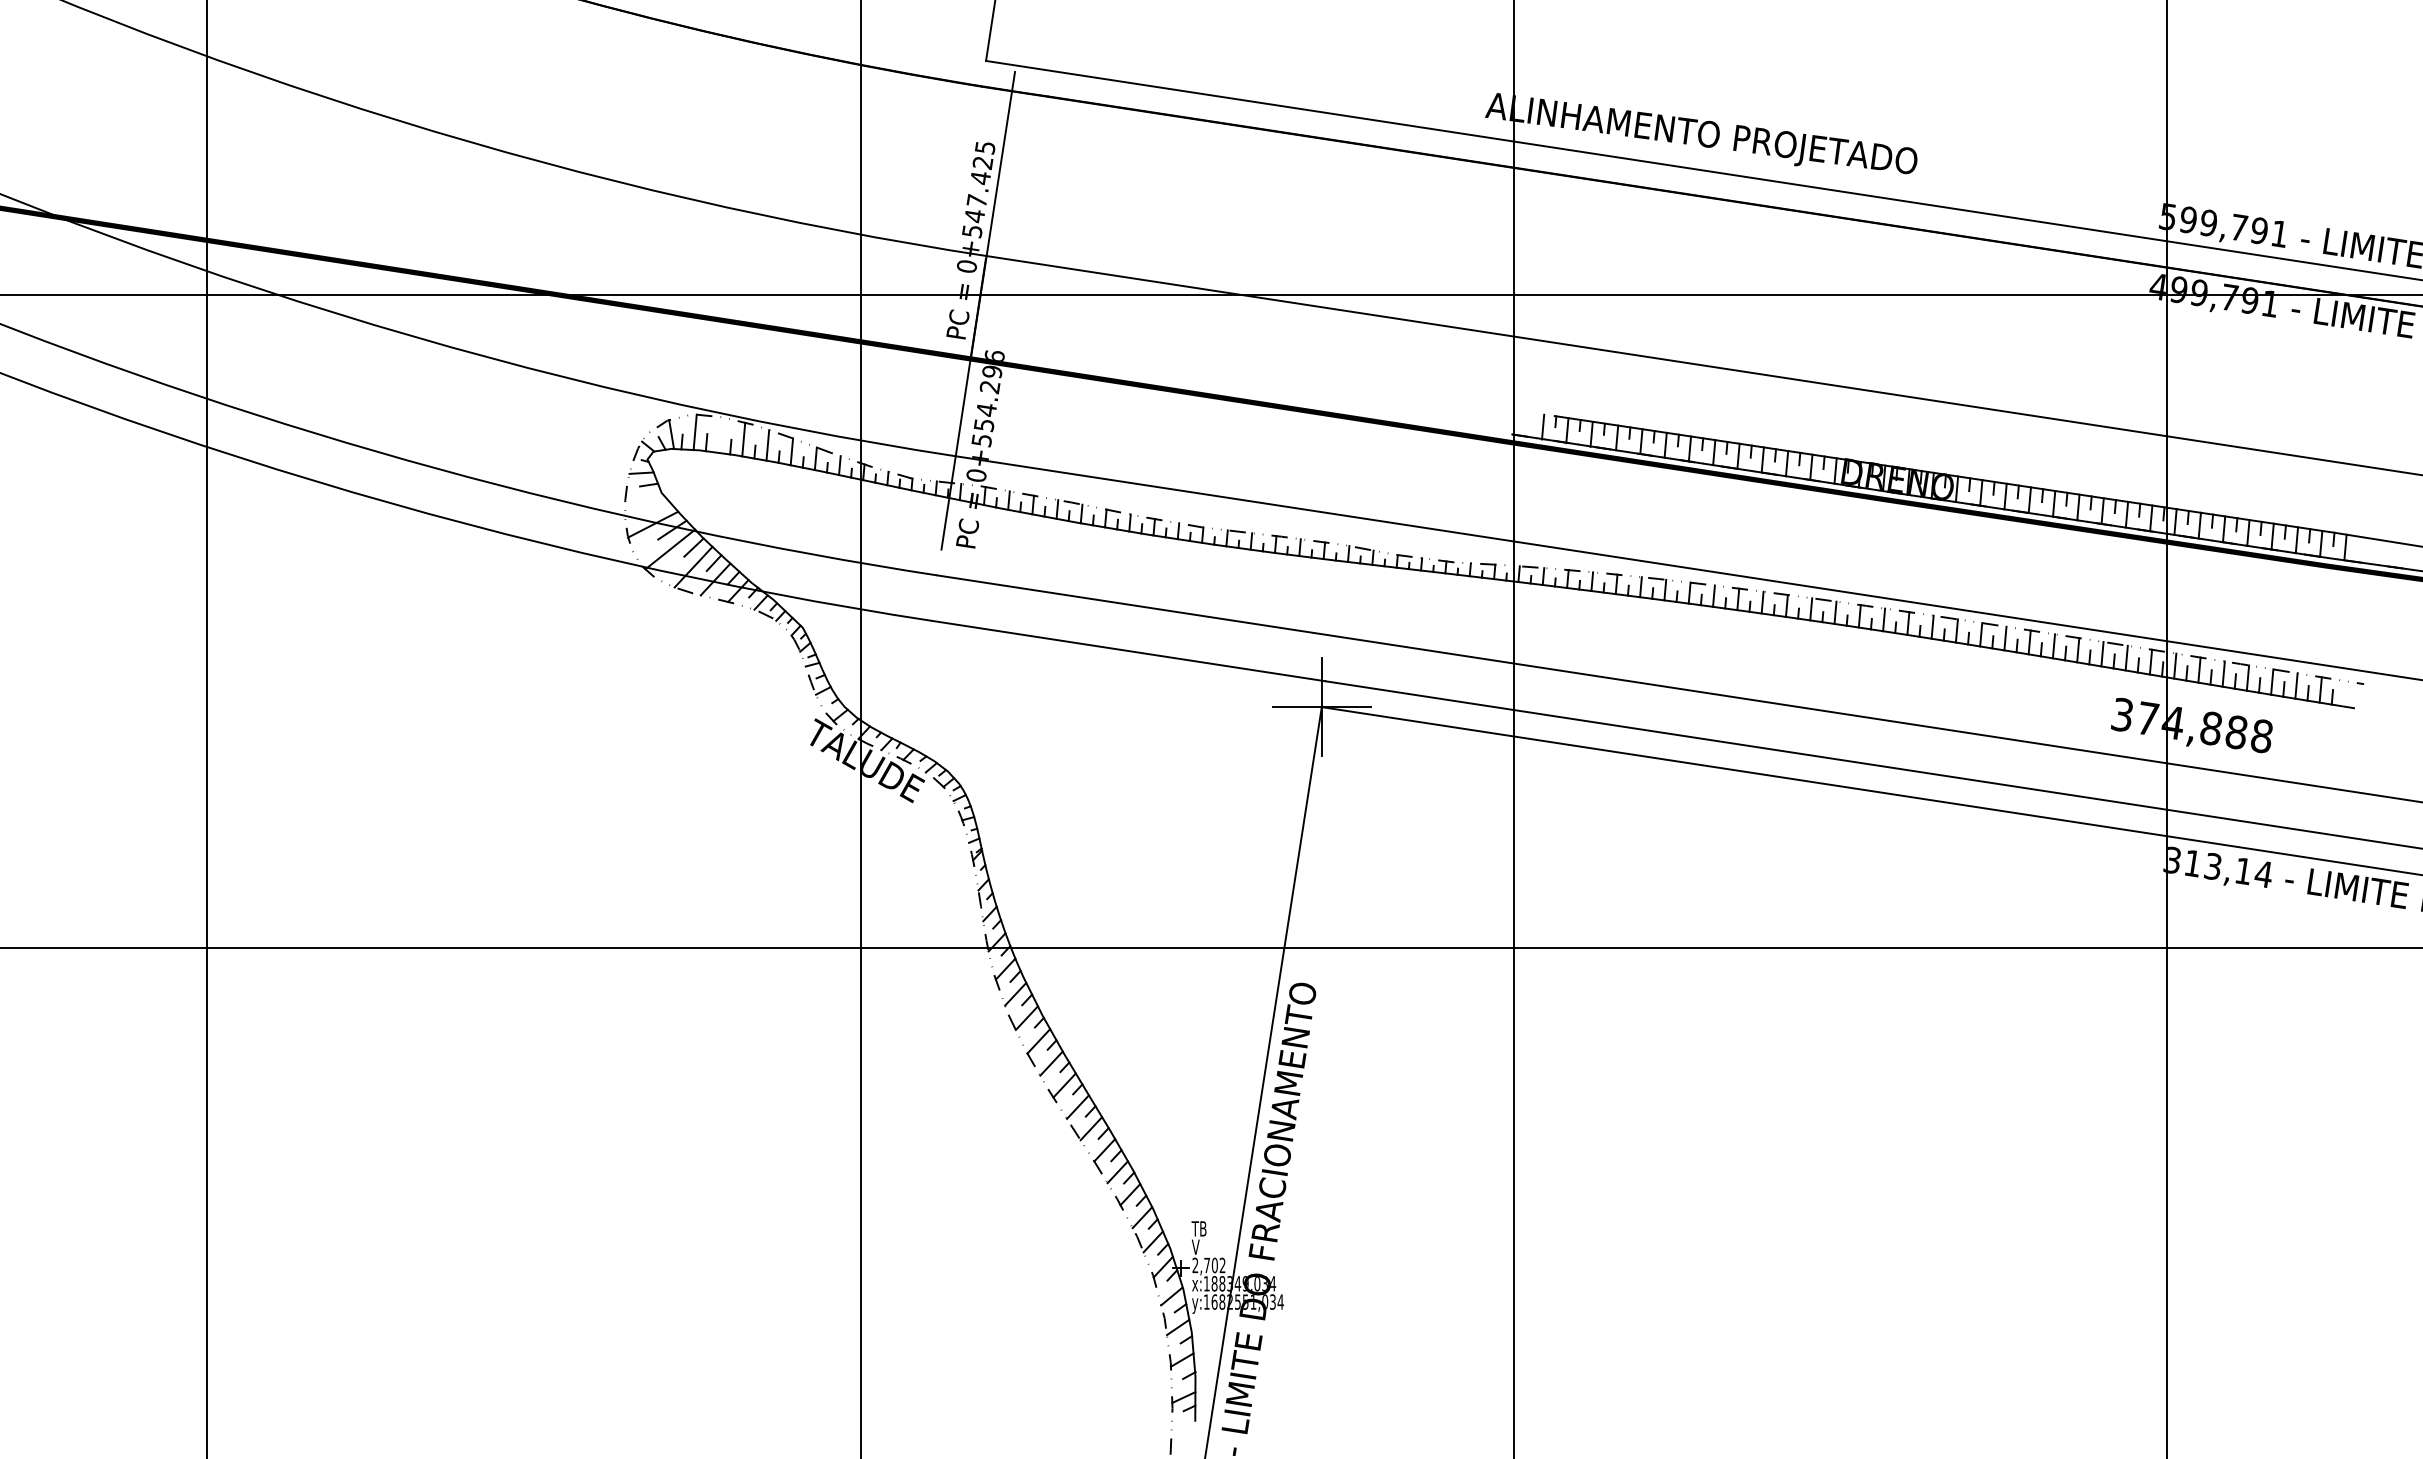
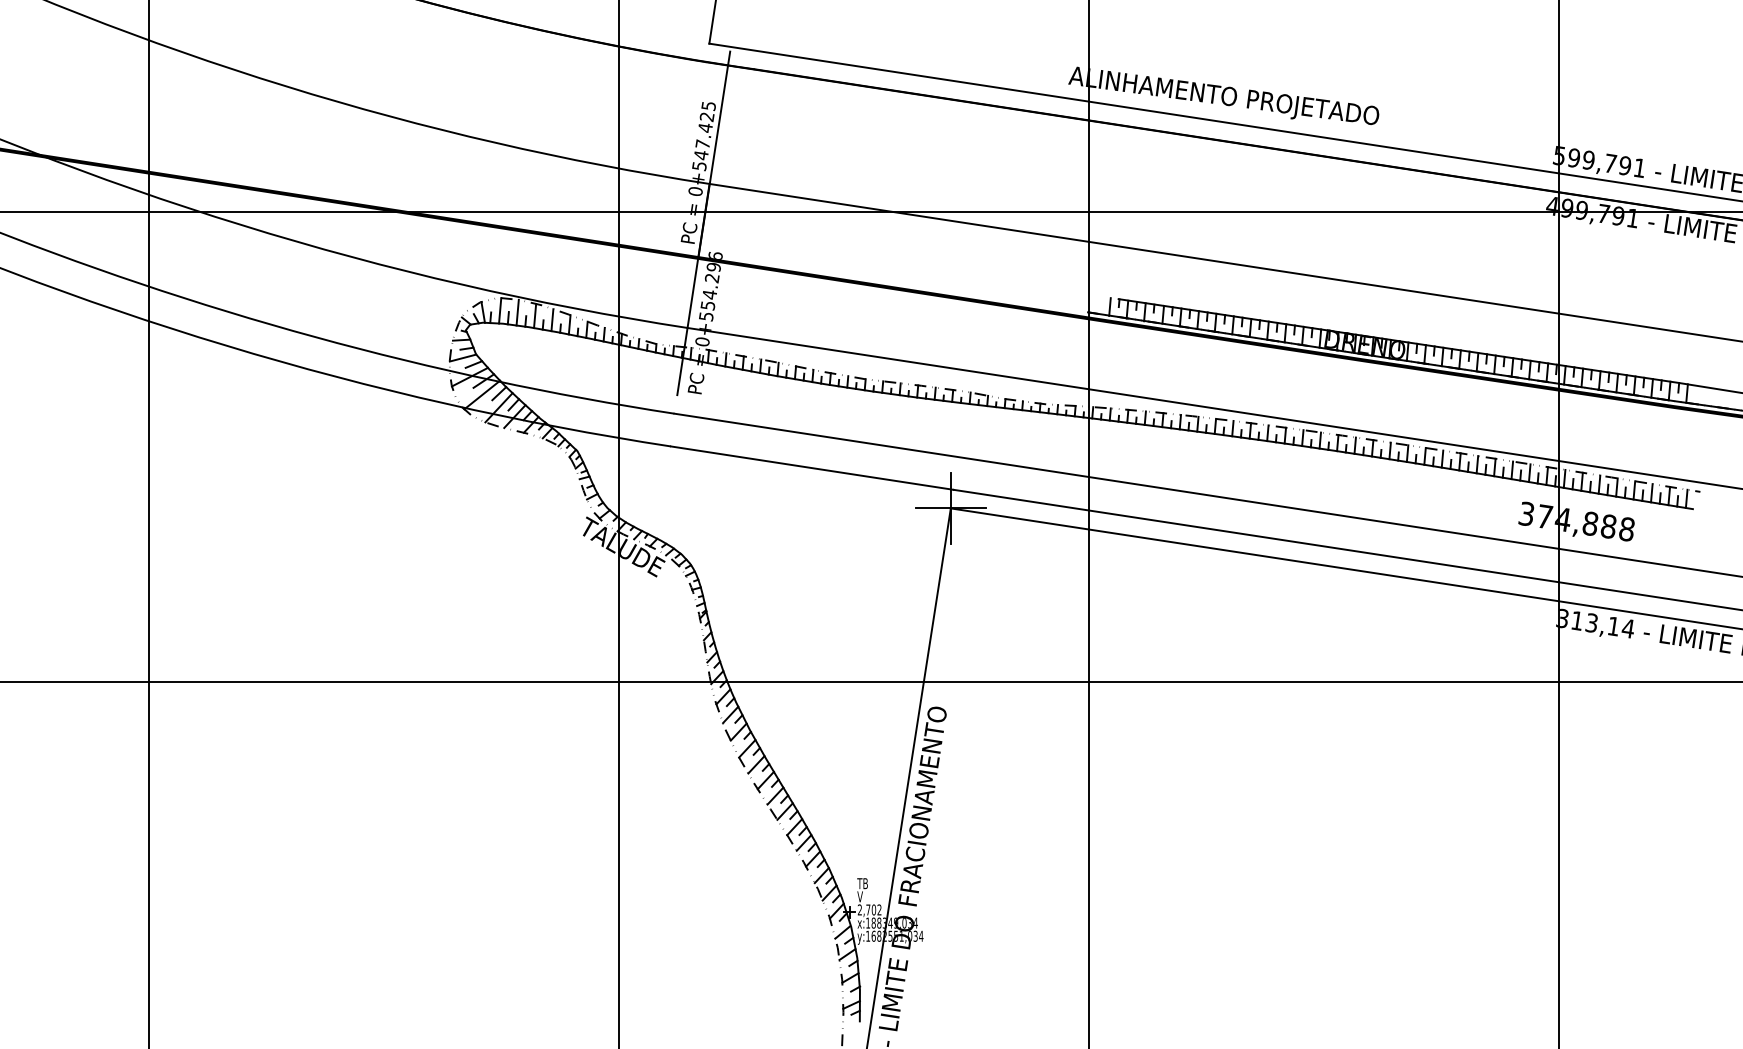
line: (719, 434) -> (517, 312), added
line: (643, 497) -> (462, 357), added
line: (658, 506) -> (473, 364), added
line: (2344, 693) -> (1686, 498), added

